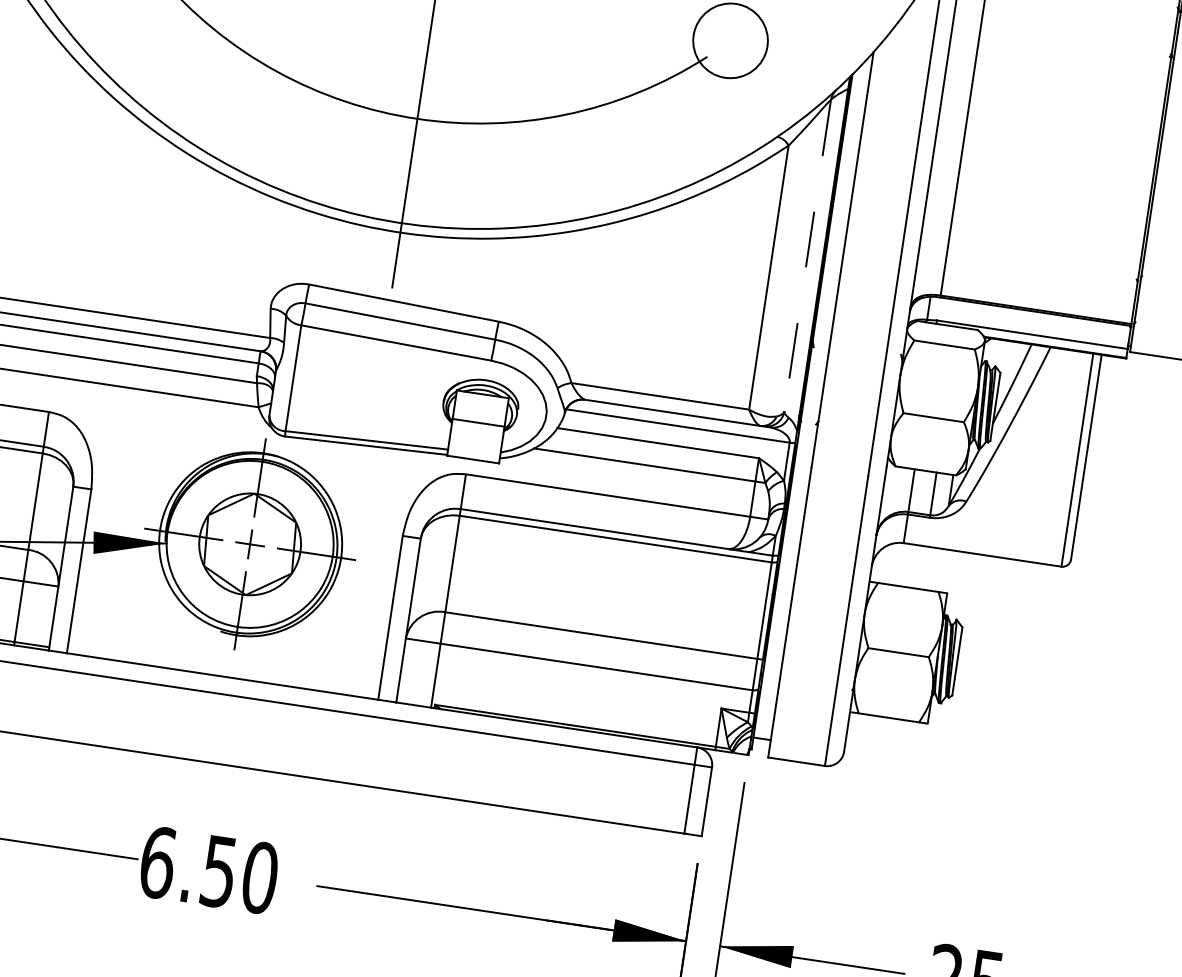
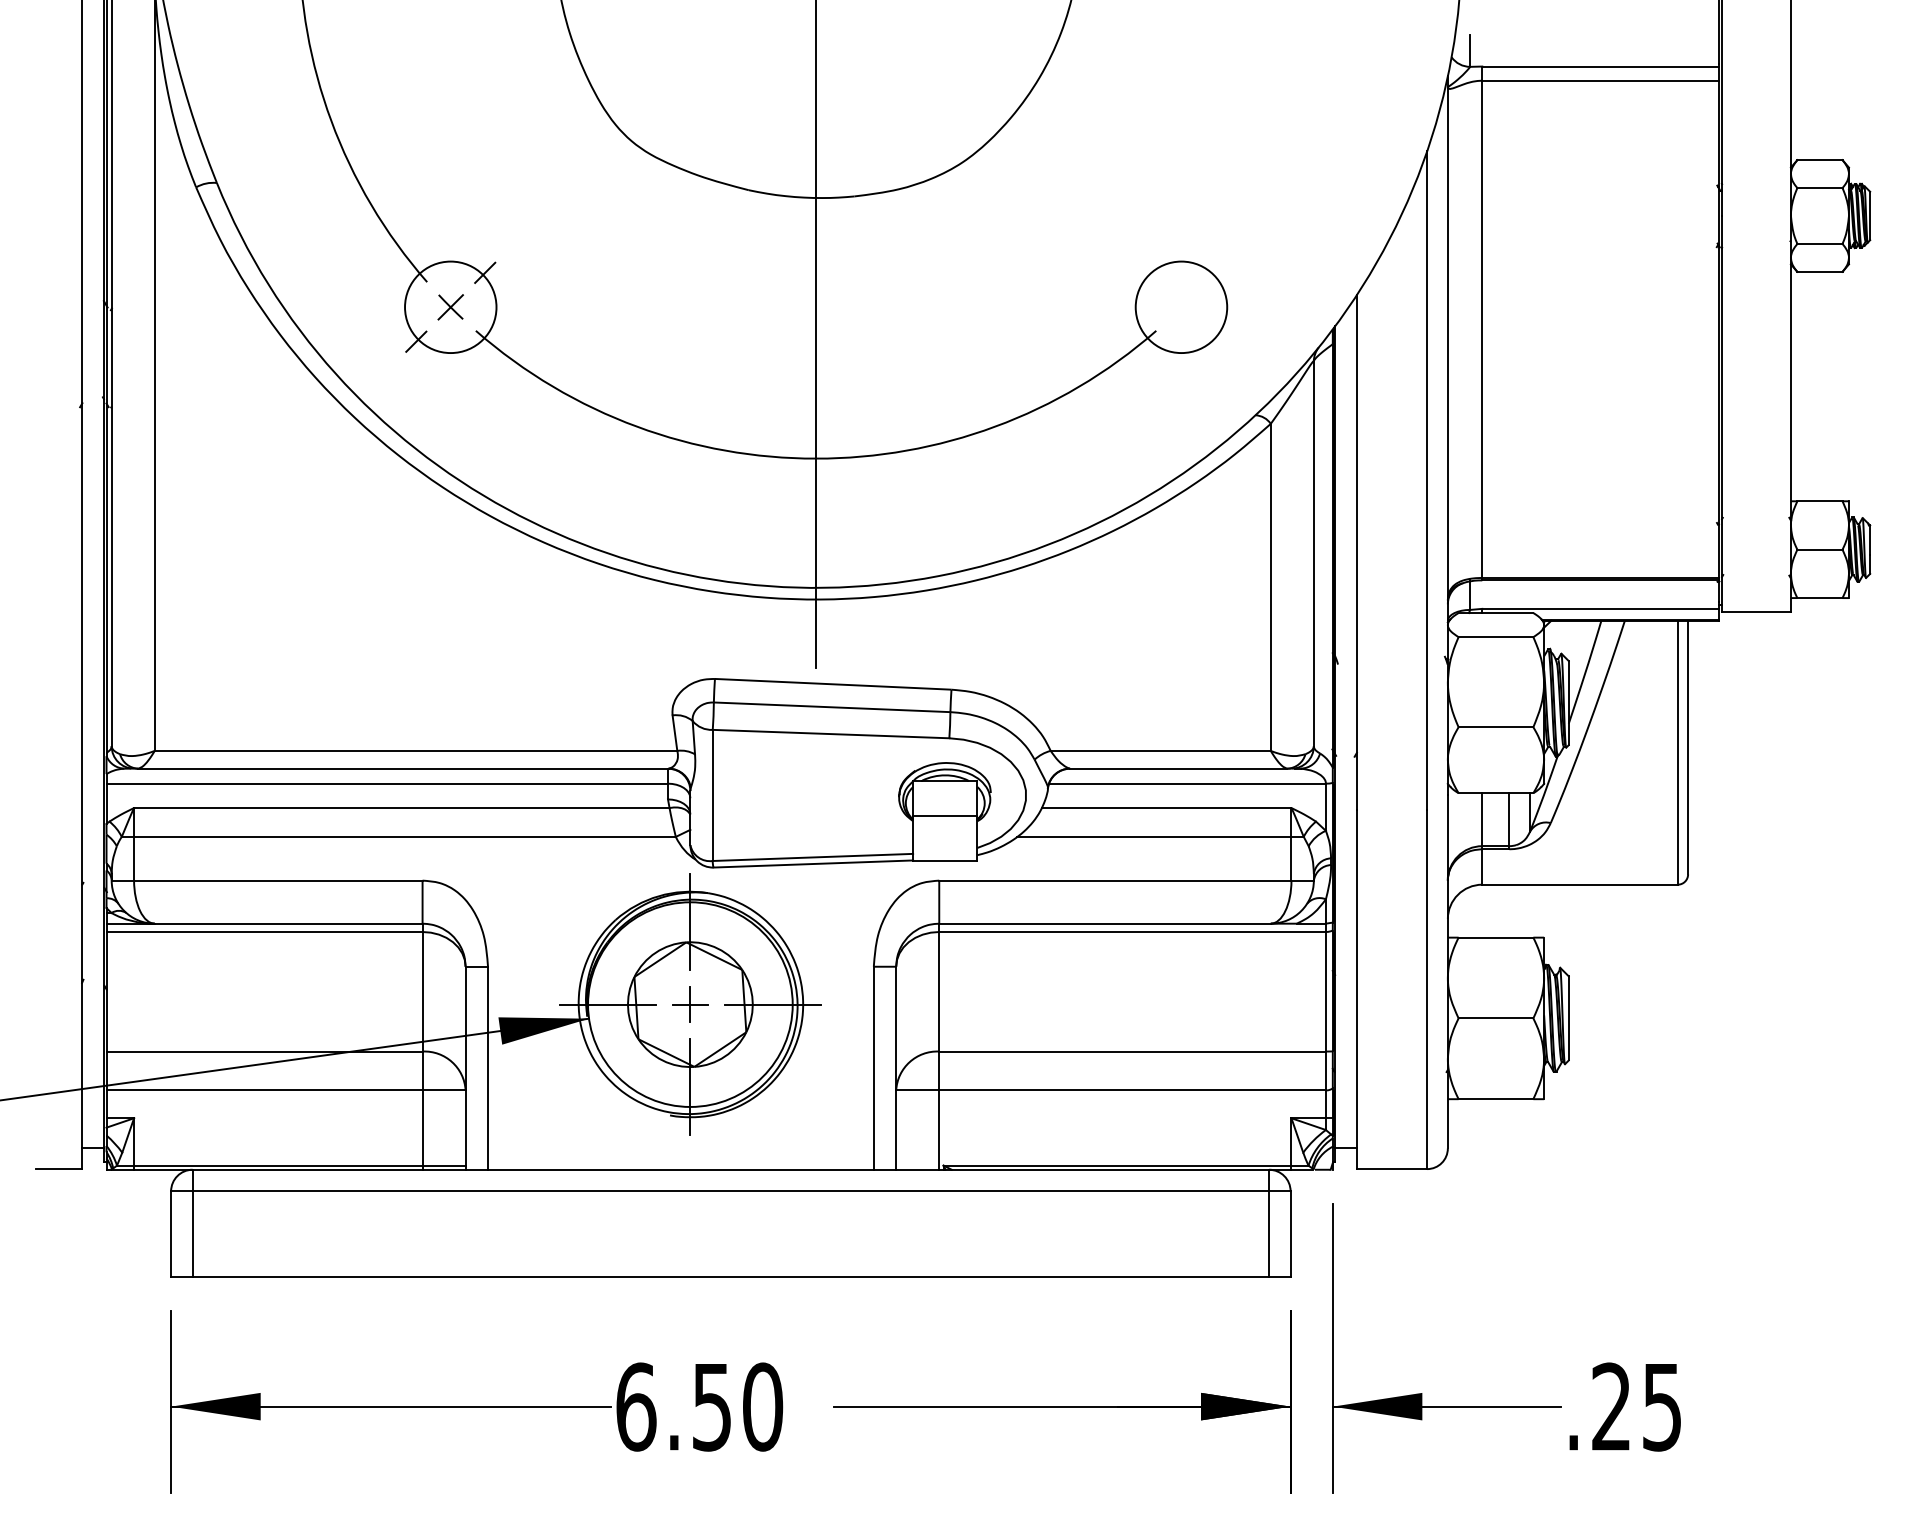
line: (807, 256) -> (1313, 554), dashed -> solid

